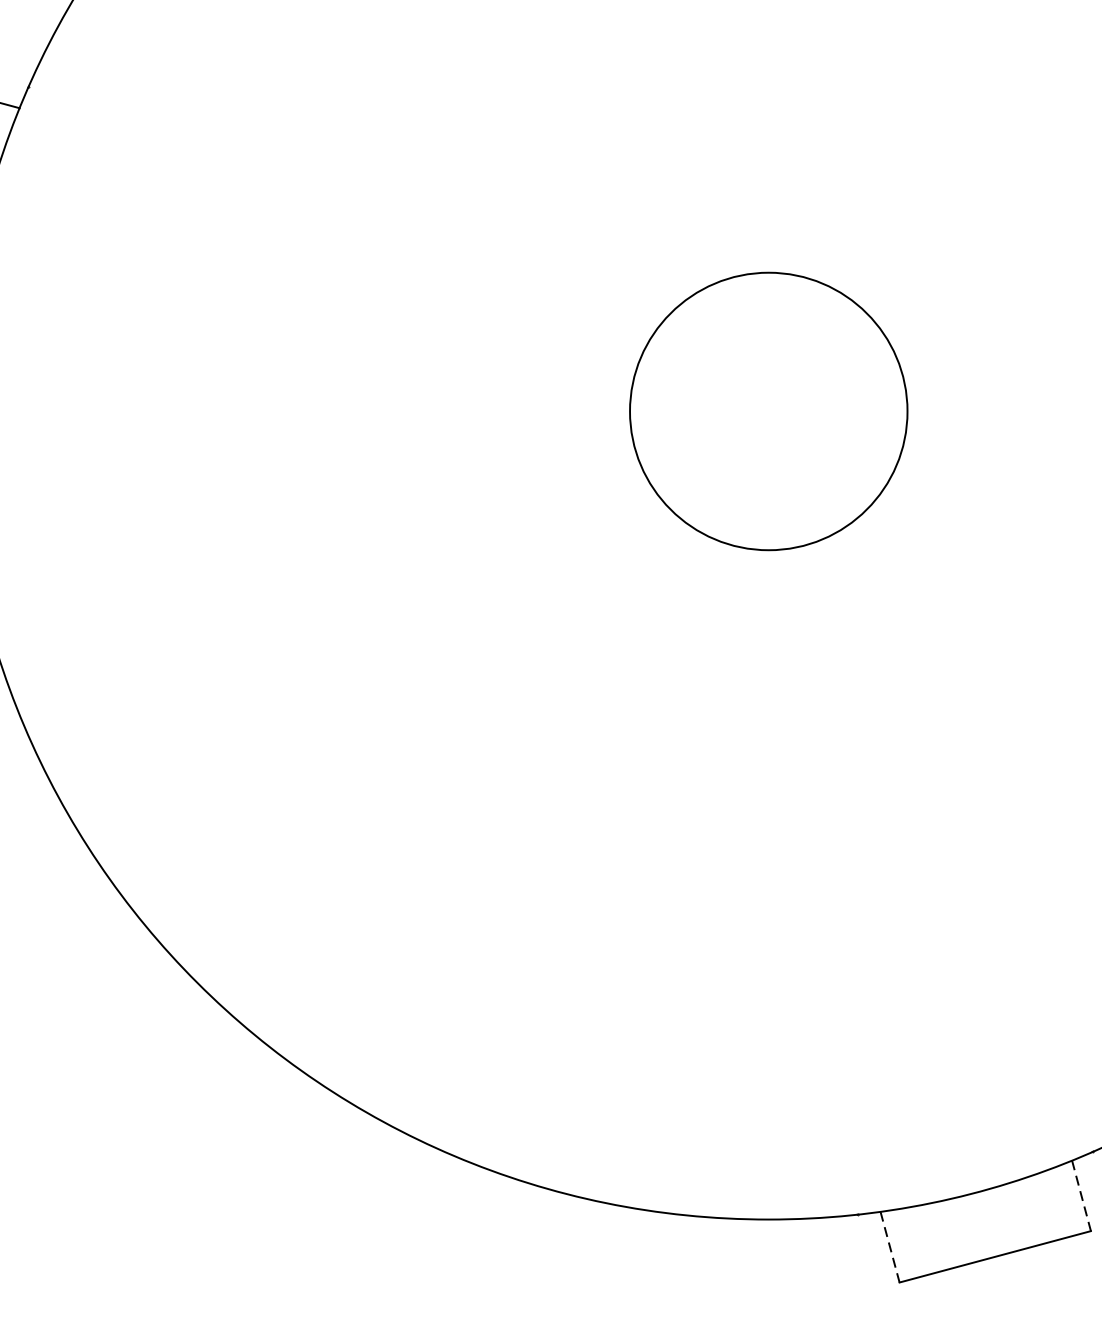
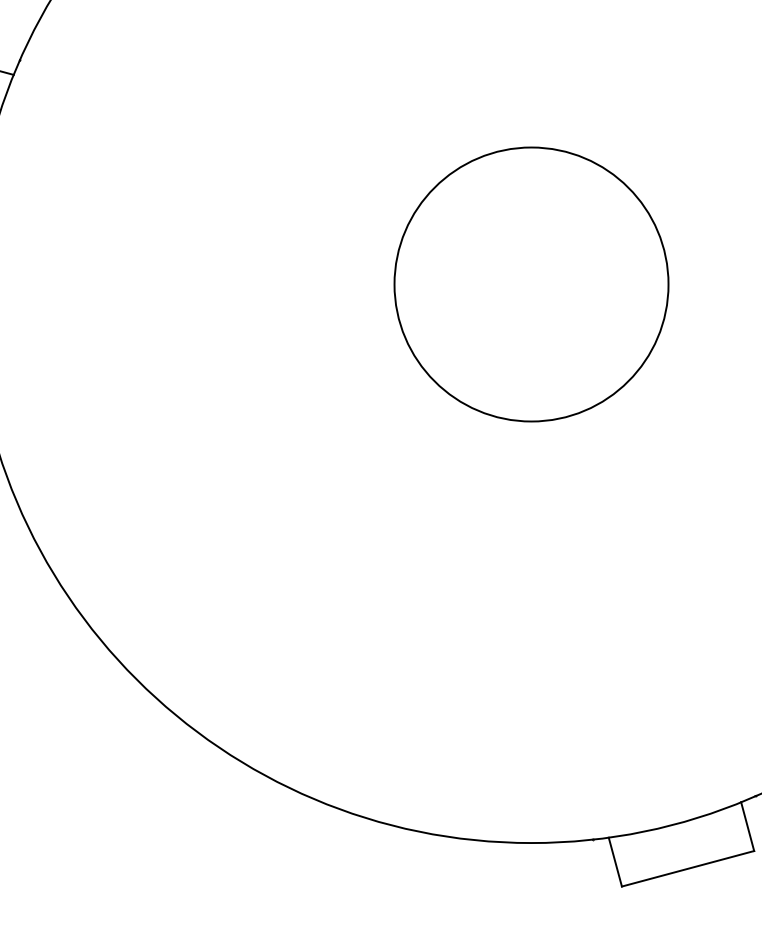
circle: (768, 411) -> (531, 284), size x1.43
line: (1081, 1197) -> (747, 827), dashed -> solid
line: (890, 1247) -> (615, 862), dashed -> solid

